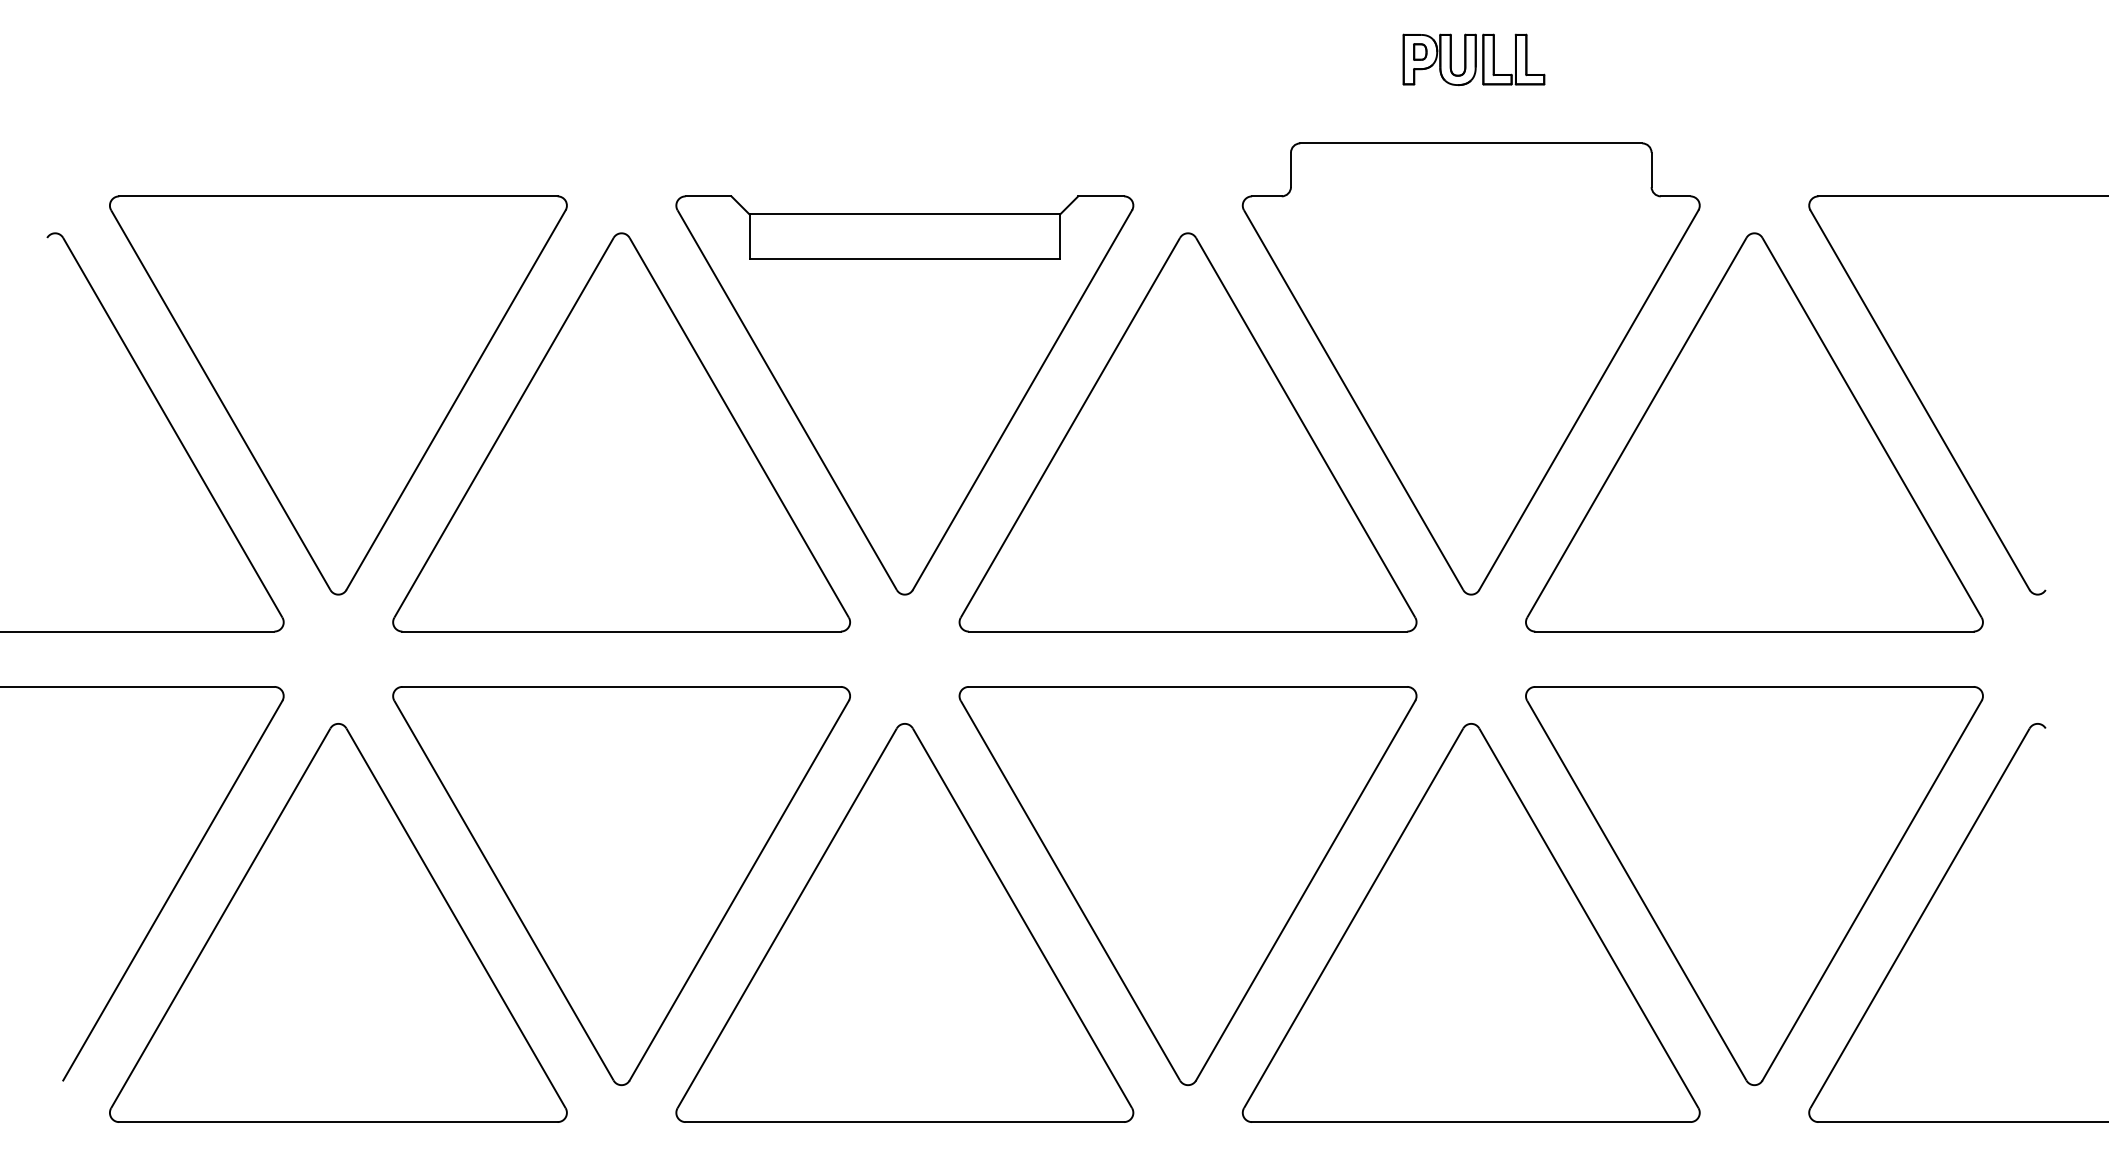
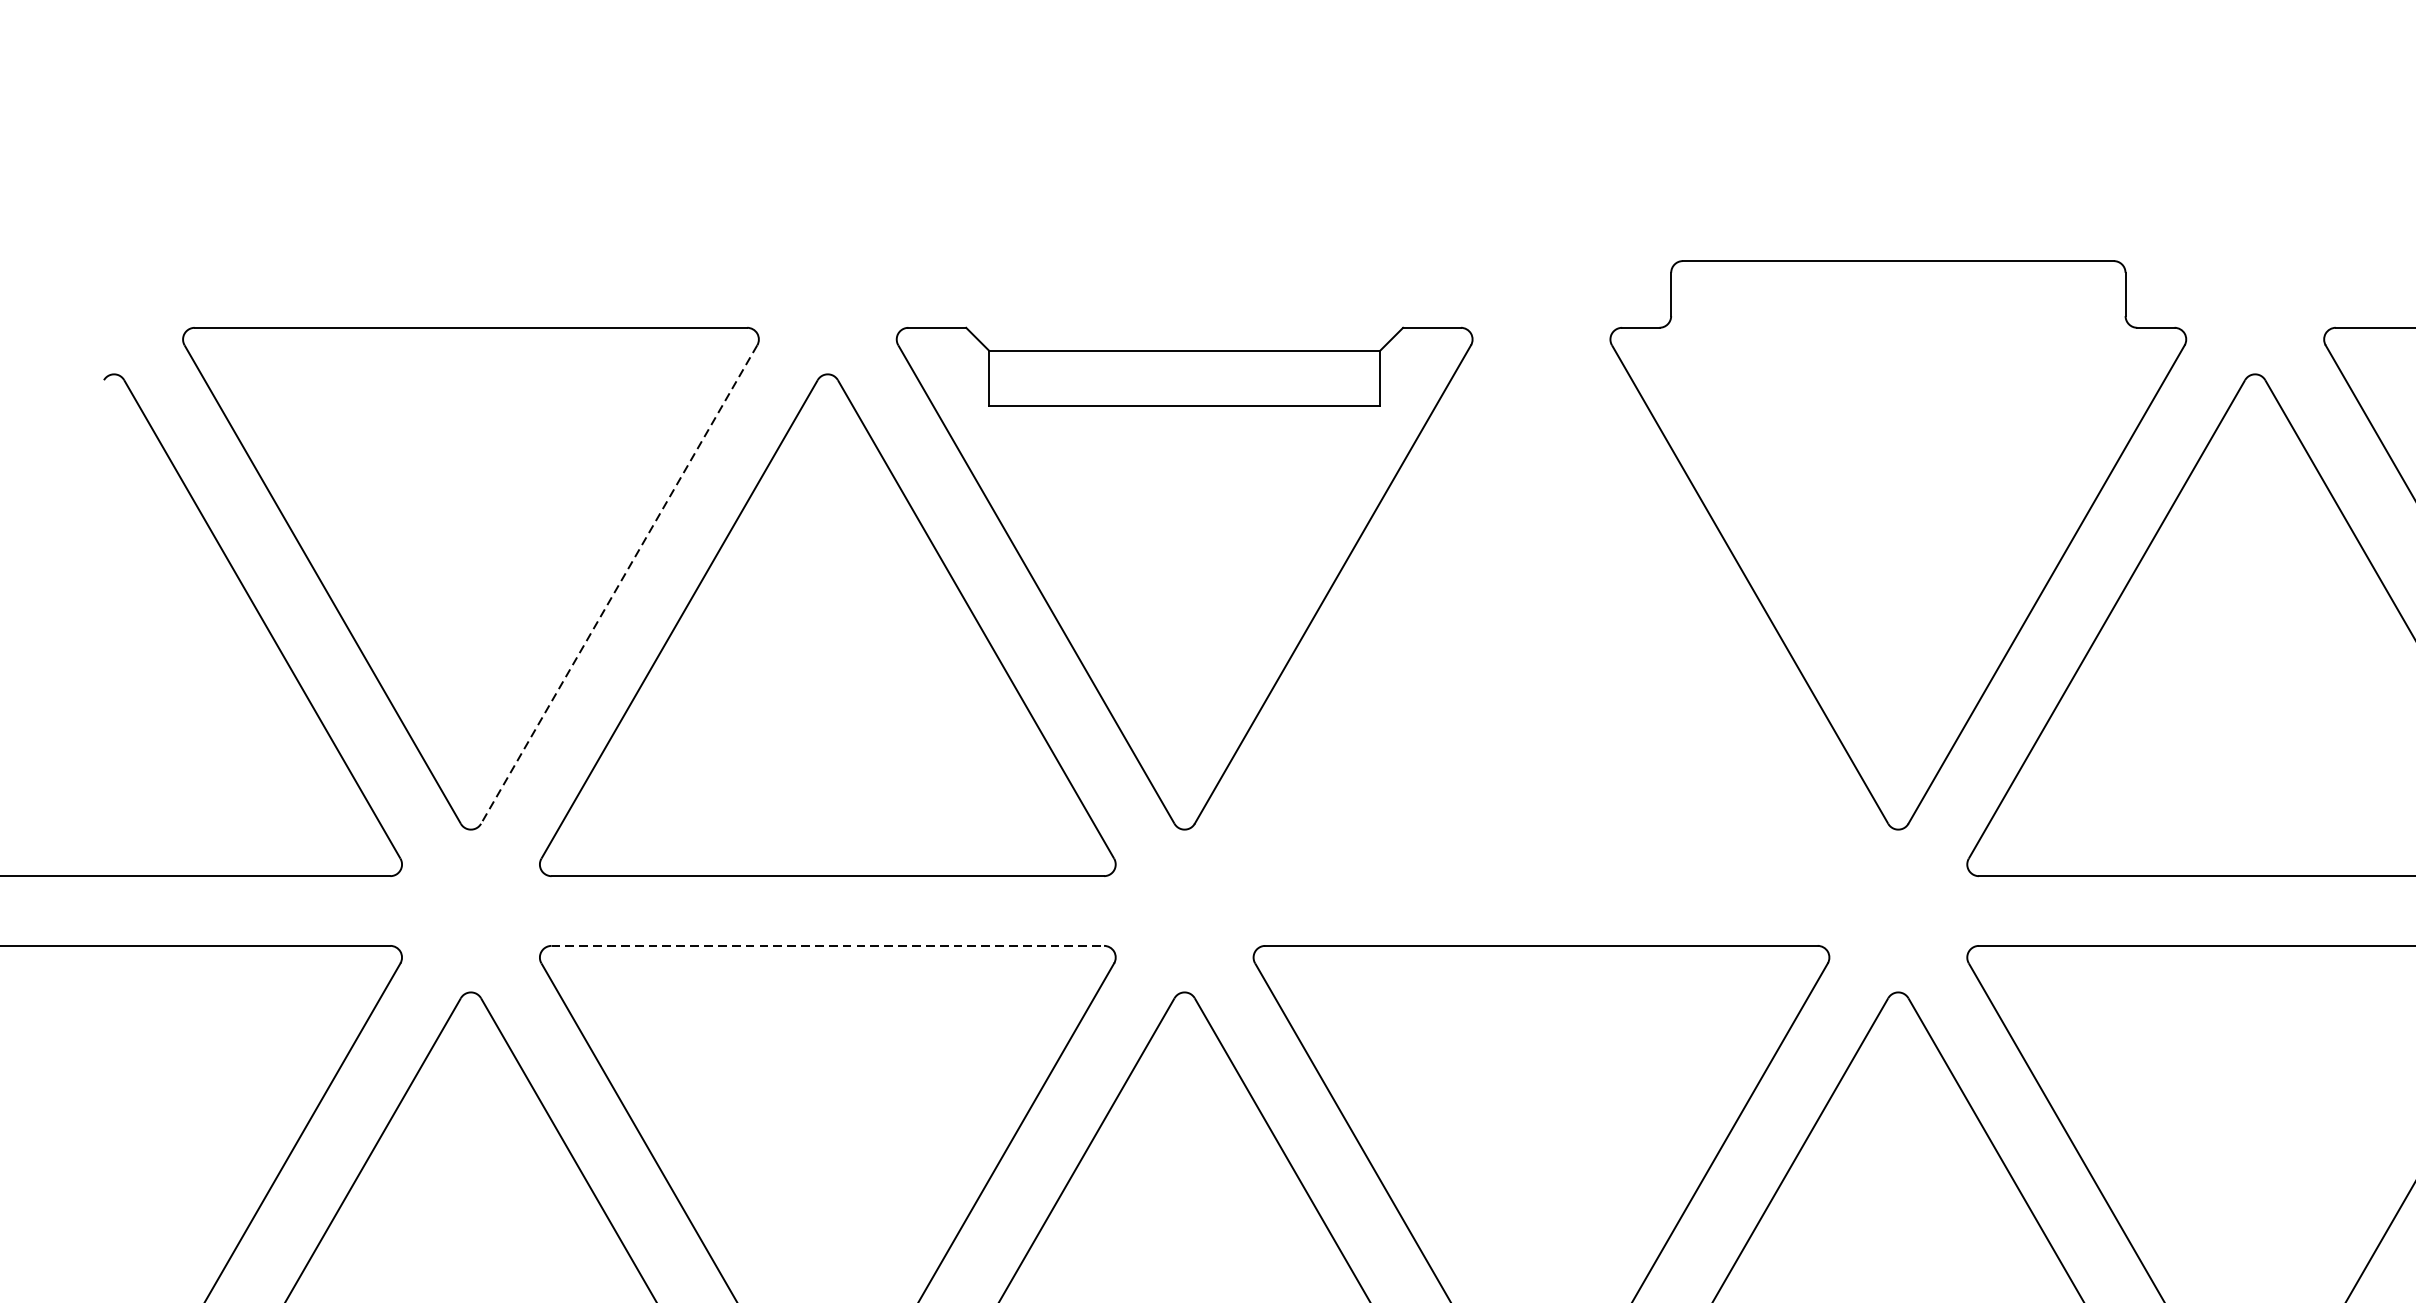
part: (1473, 59) -> (1901, 155), removed
line: (455, 400) -> (618, 585), solid -> dashed
part: (1187, 432) -> (1540, 625), removed
line: (622, 686) -> (828, 945), solid -> dashed

